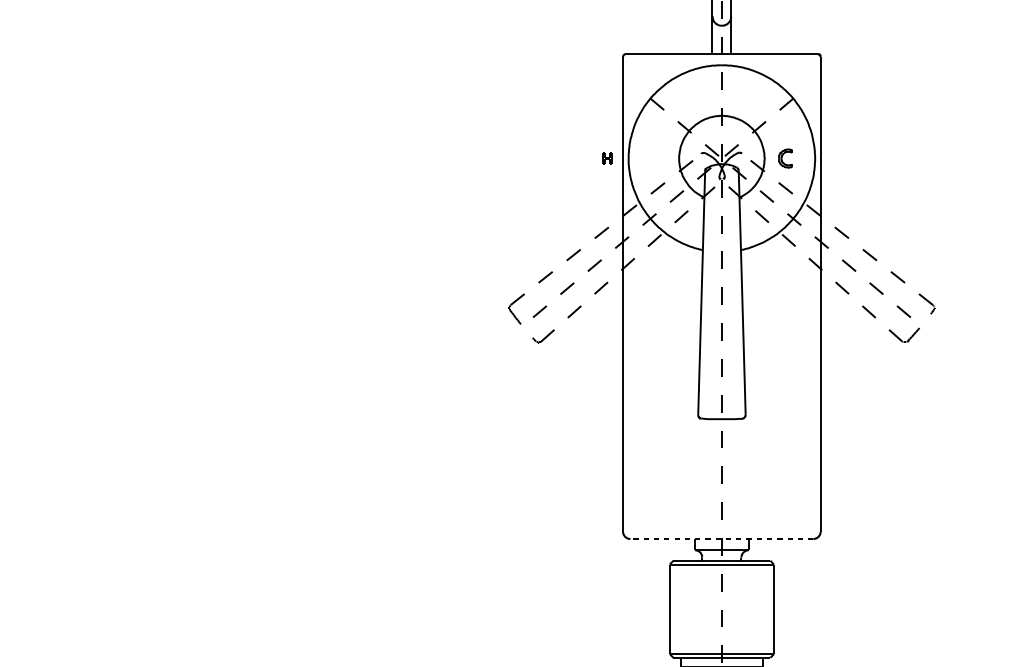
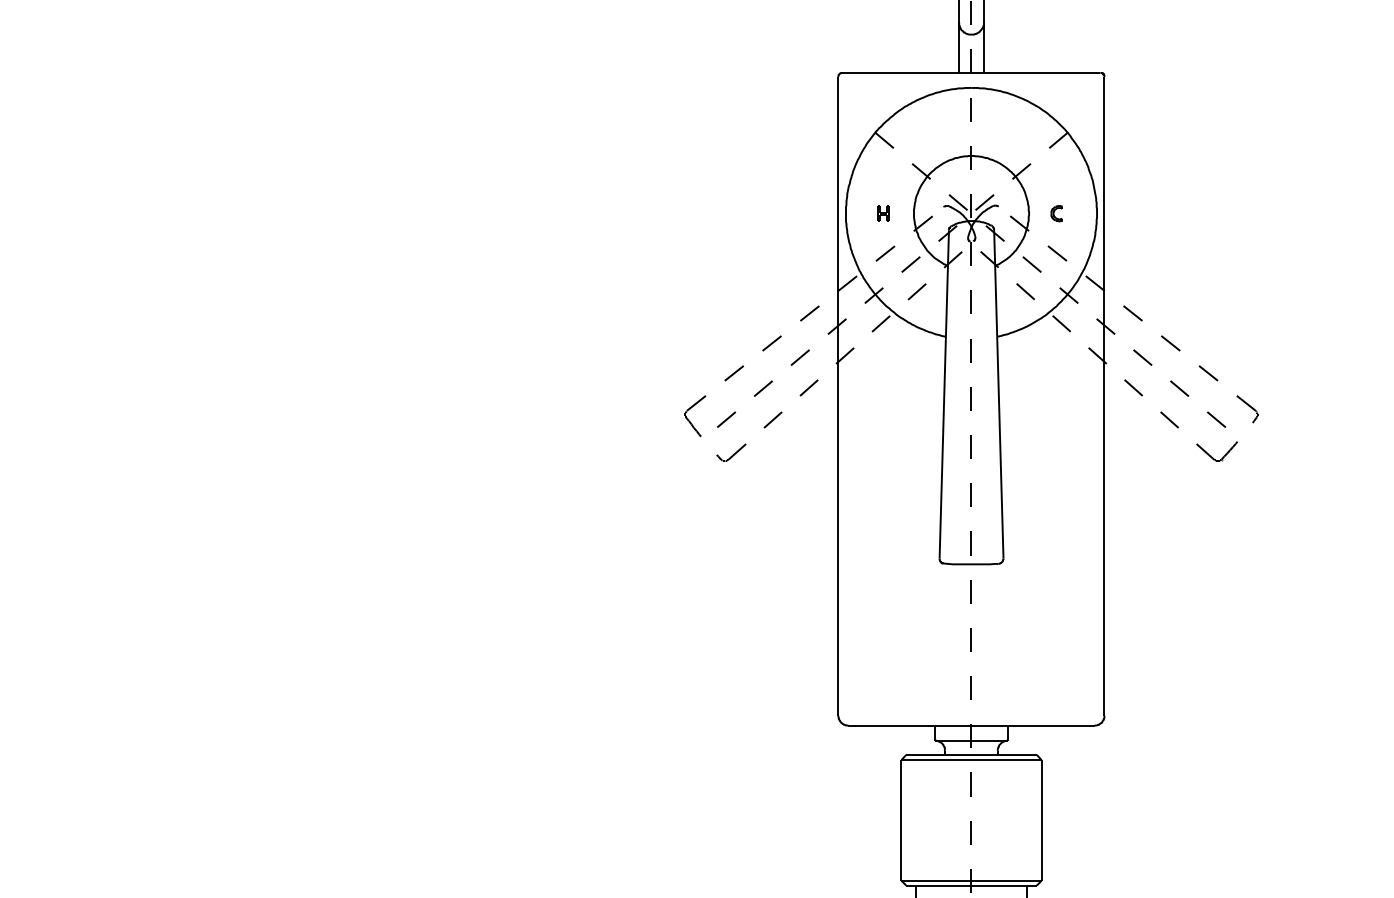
part: (607, 158) -> (883, 213), moved
part: (785, 158) -> (1056, 213), size x0.62
line: (721, 538) -> (971, 725), dashed -> solid

